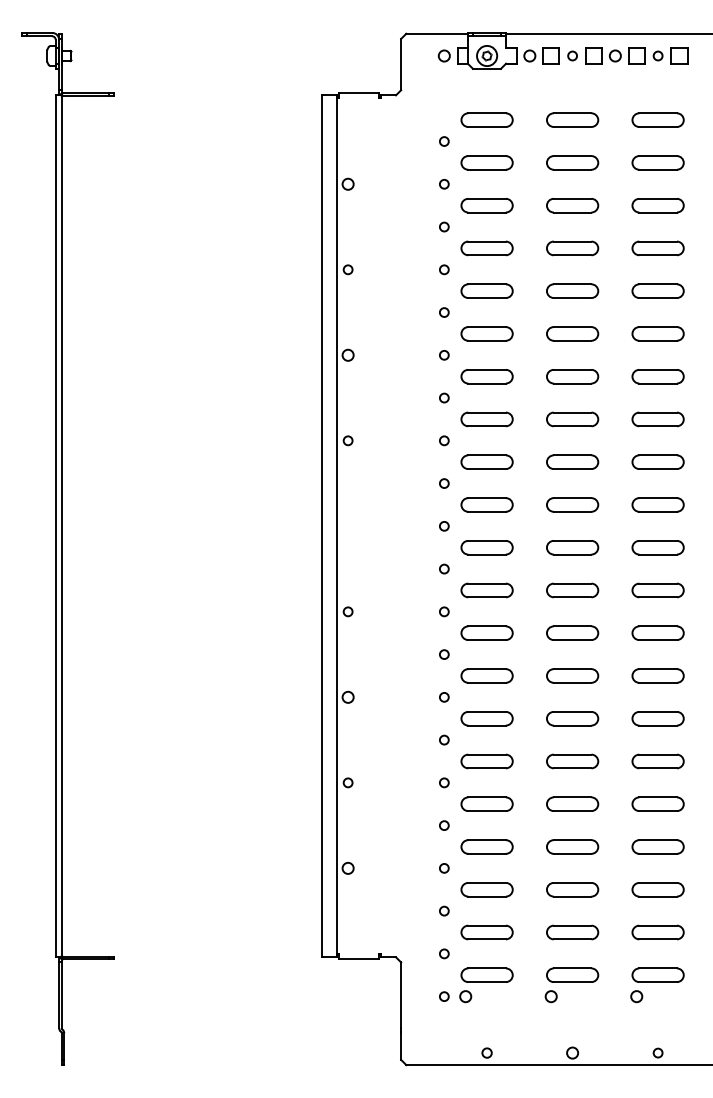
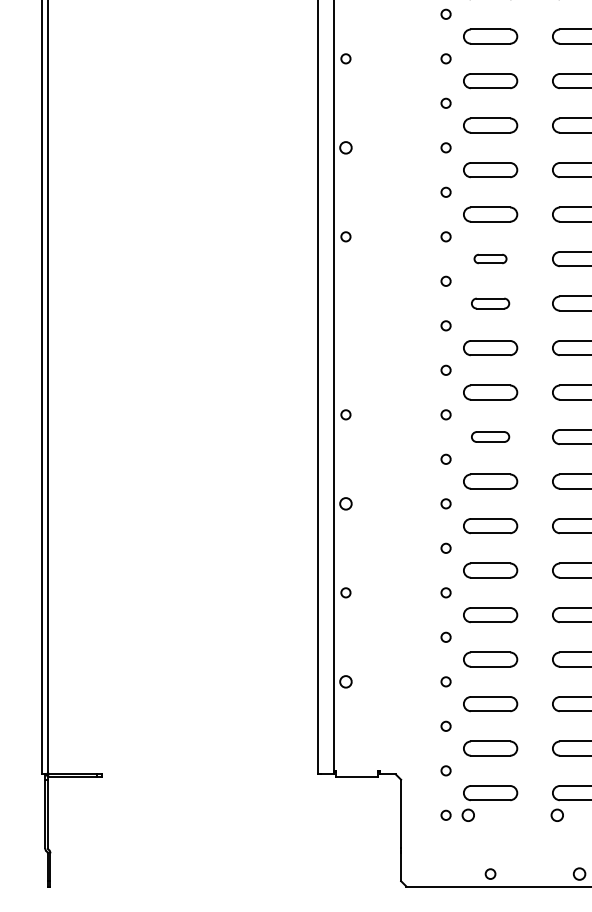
part: (486, 461) -> (489, 258), size x0.6
part: (486, 504) -> (489, 303), size x0.7
part: (486, 632) -> (489, 436), size x0.7

